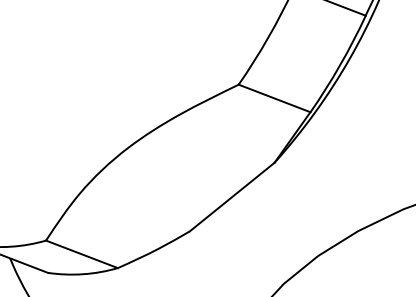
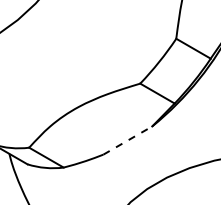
line: (233, 196) -> (128, 140), solid -> dashed

